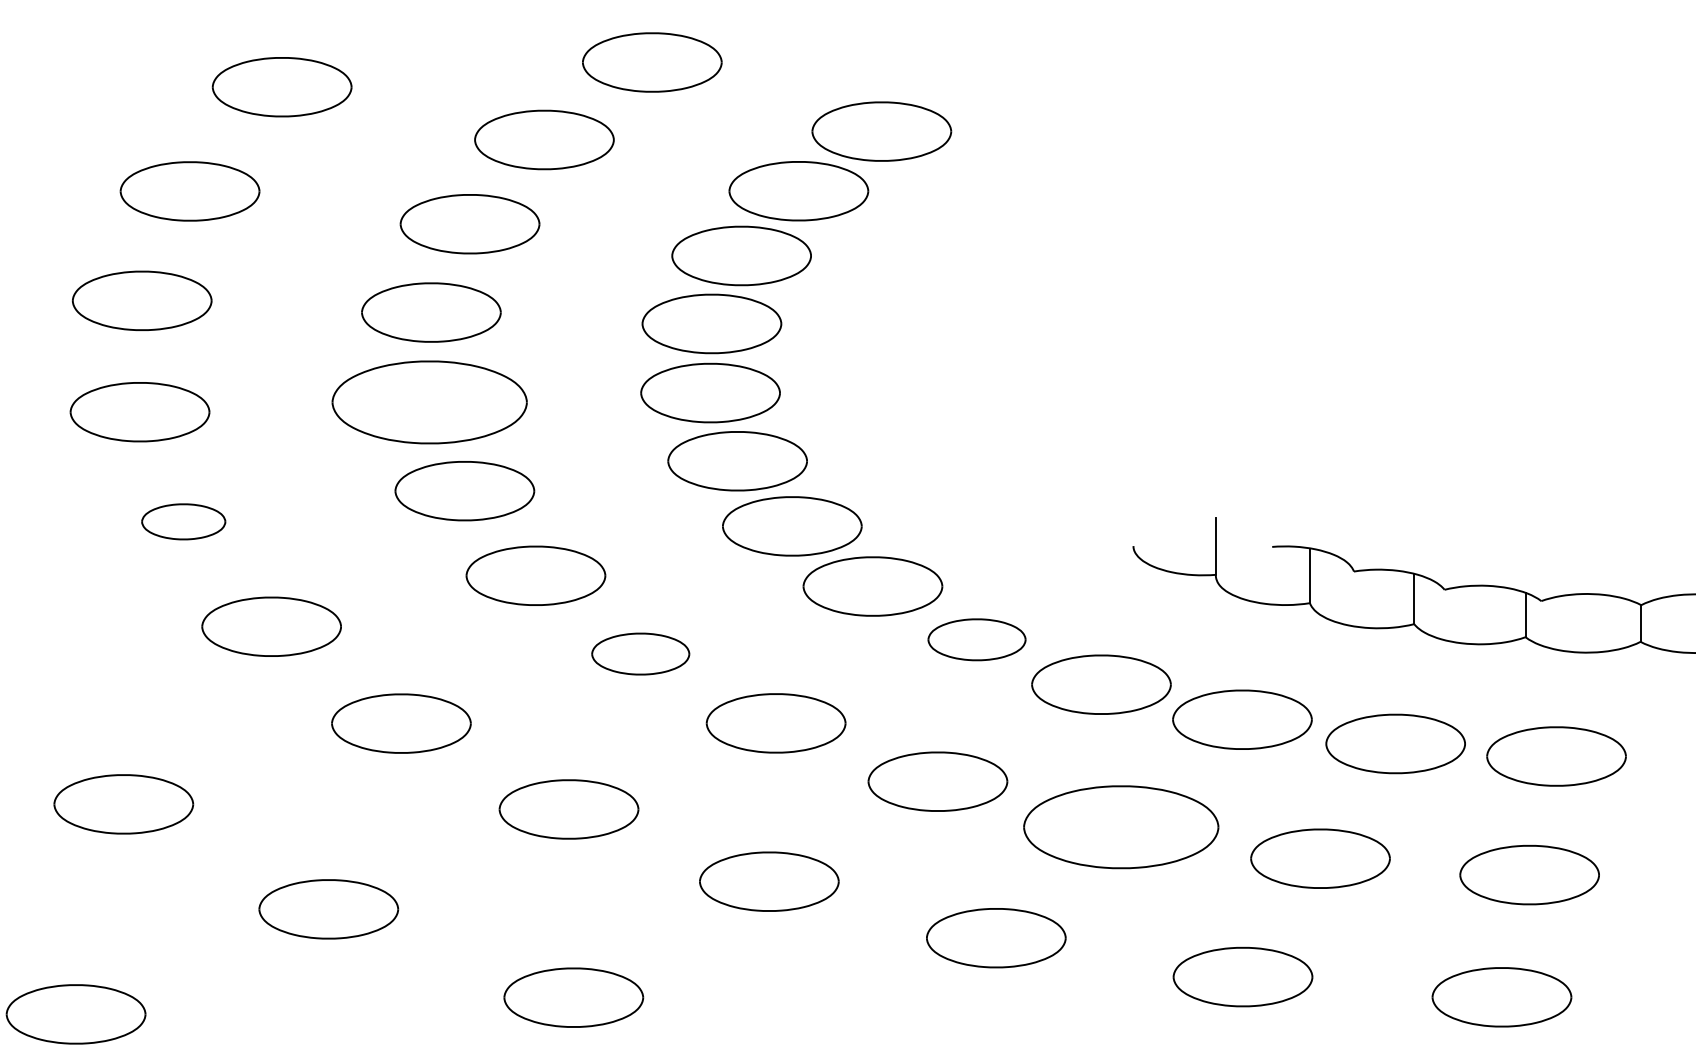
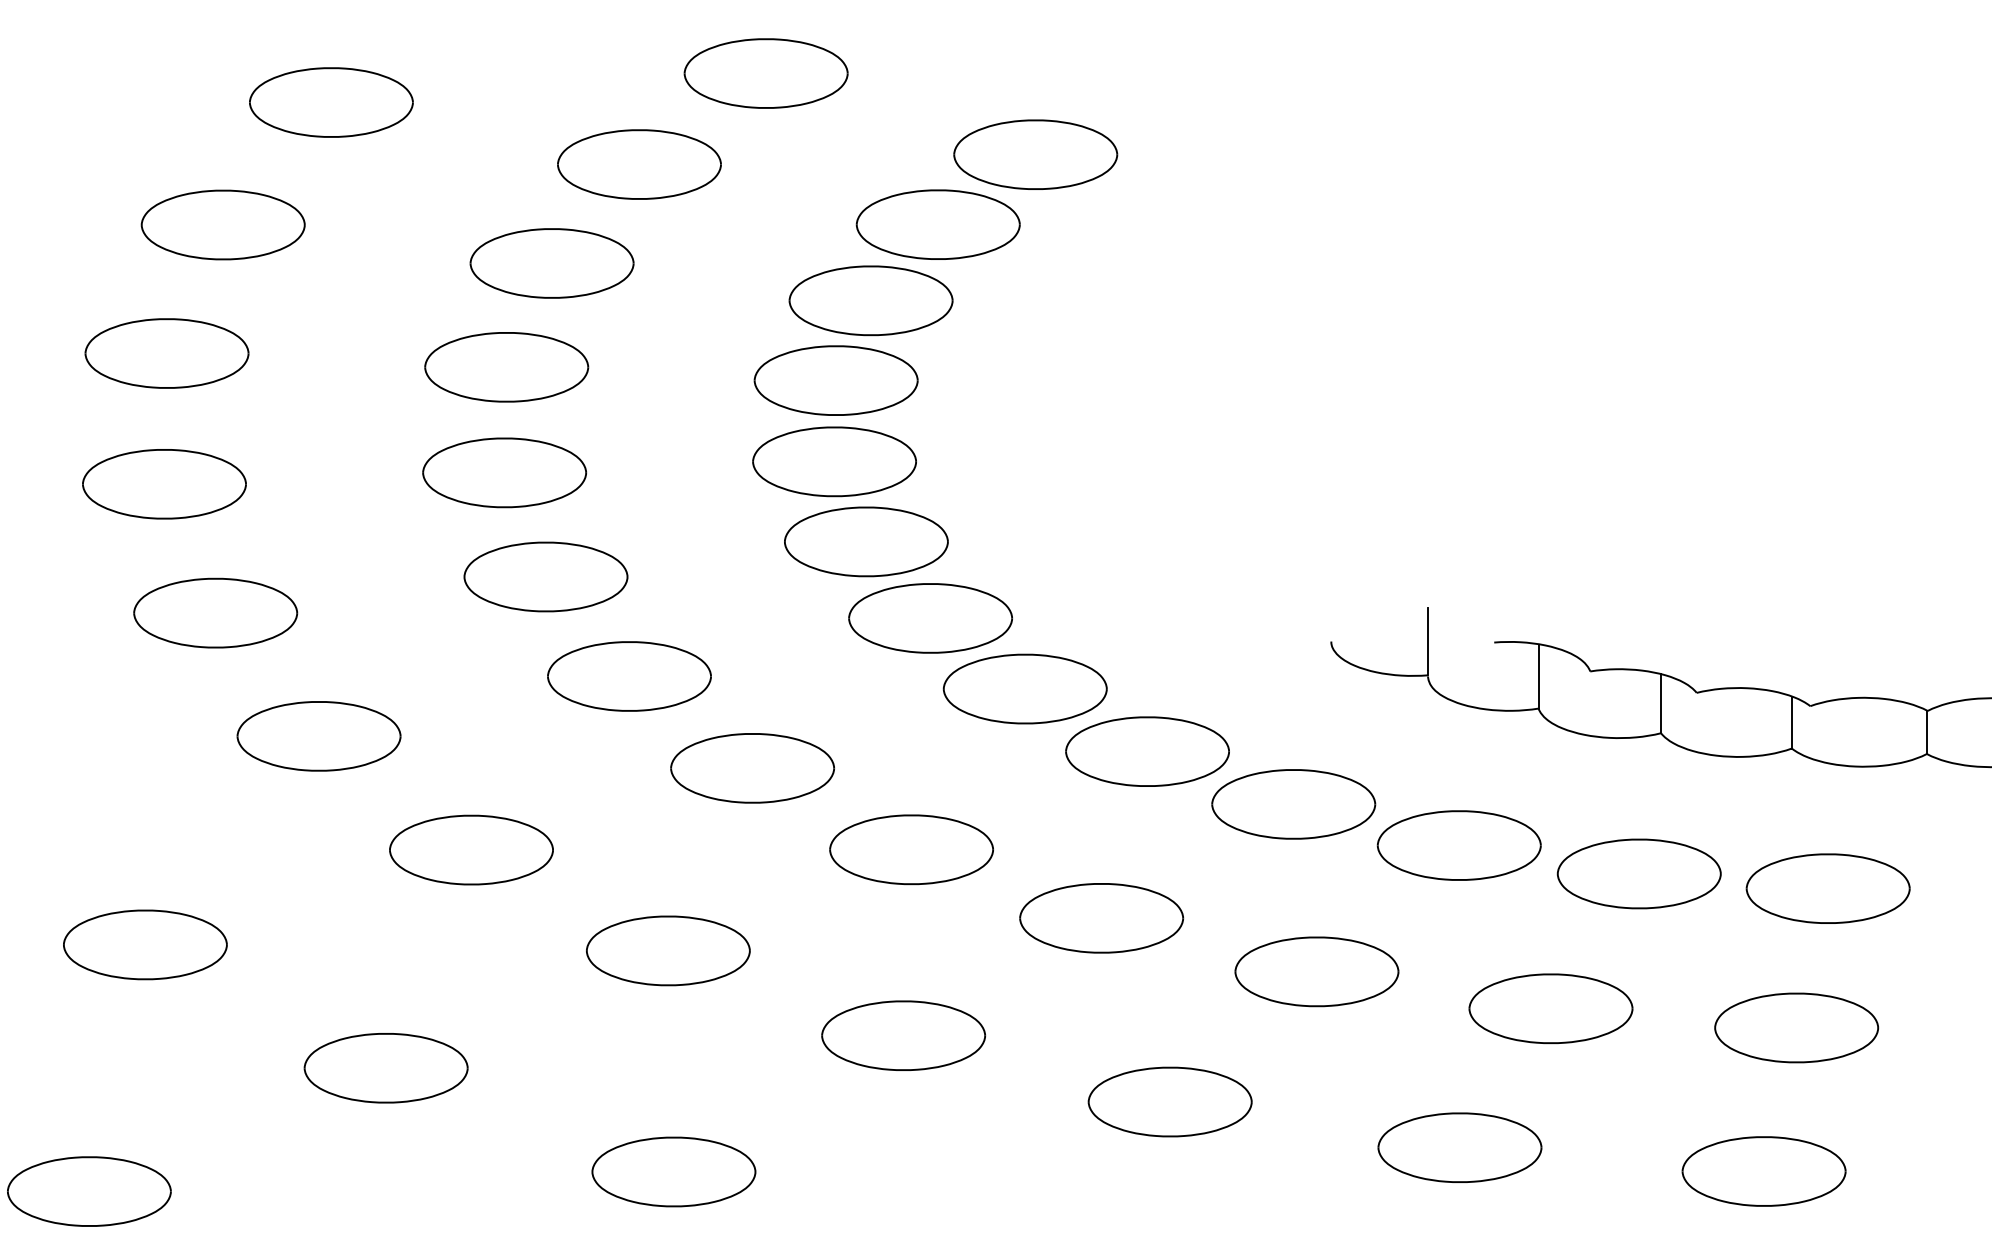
part: (429, 402) -> (504, 472), size x0.71
part: (183, 521) -> (215, 612), size x1.67
part: (976, 639) -> (1147, 751), size x1.43
part: (640, 654) -> (752, 768), size x1.43
part: (1120, 827) -> (1316, 971), size x0.71

